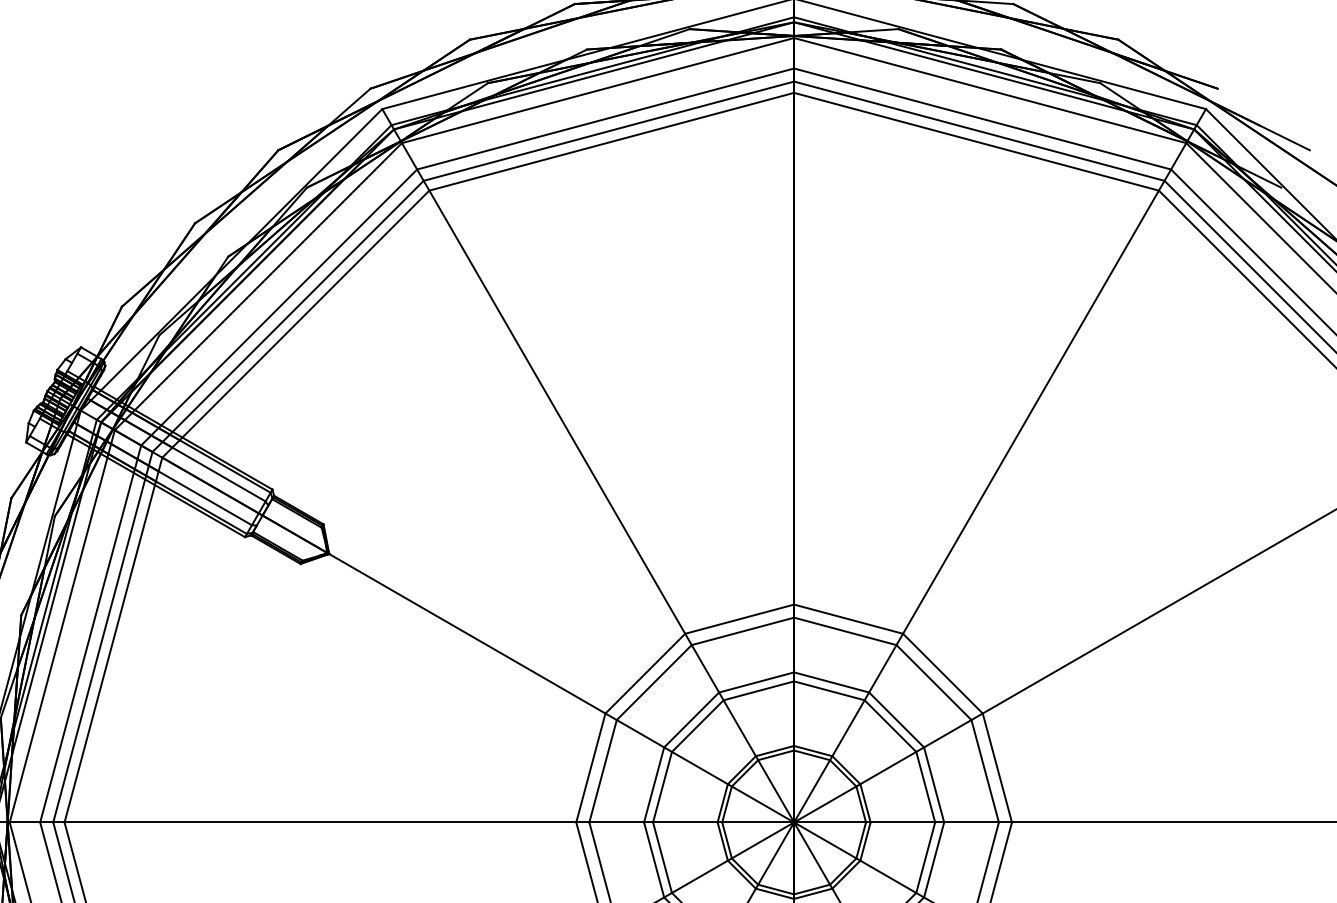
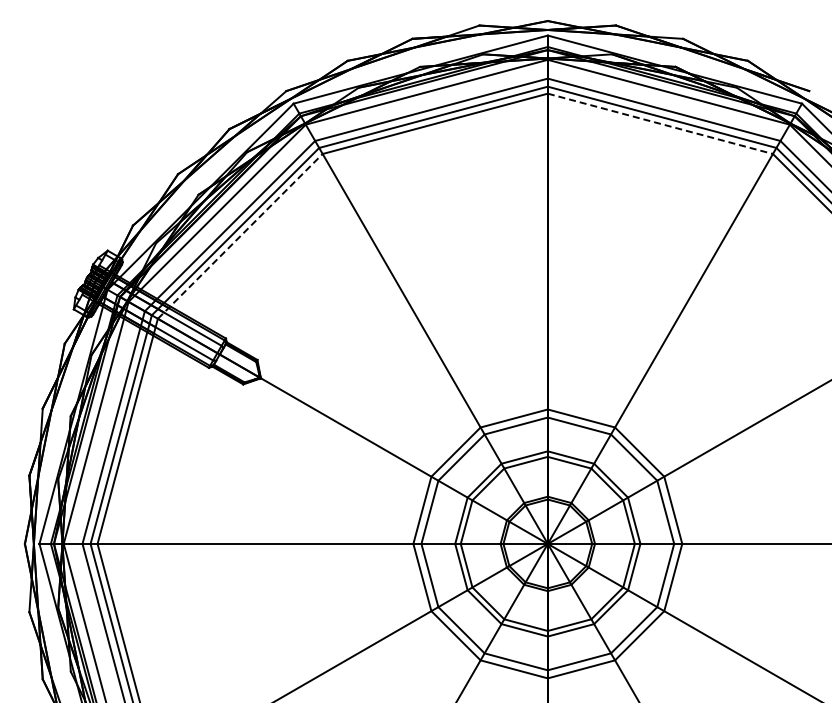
line: (976, 141) -> (660, 123), solid -> dashed
line: (296, 324) -> (240, 236), solid -> dashed

